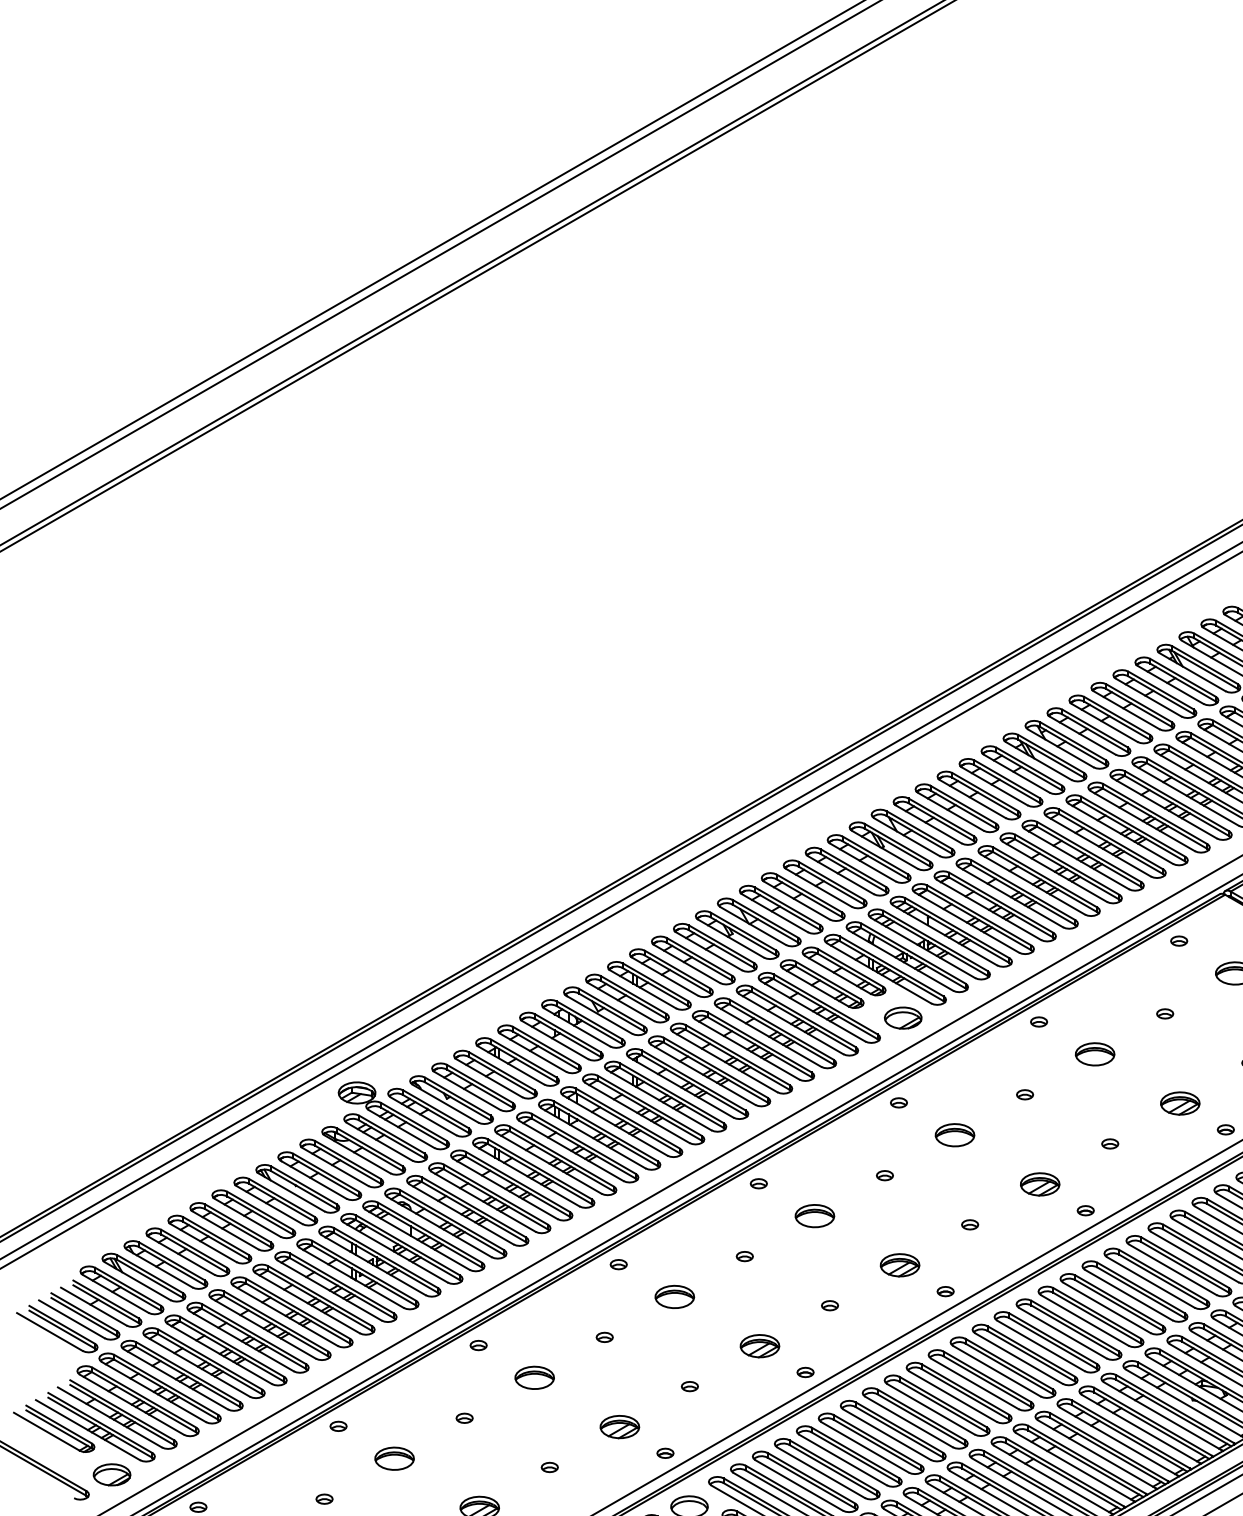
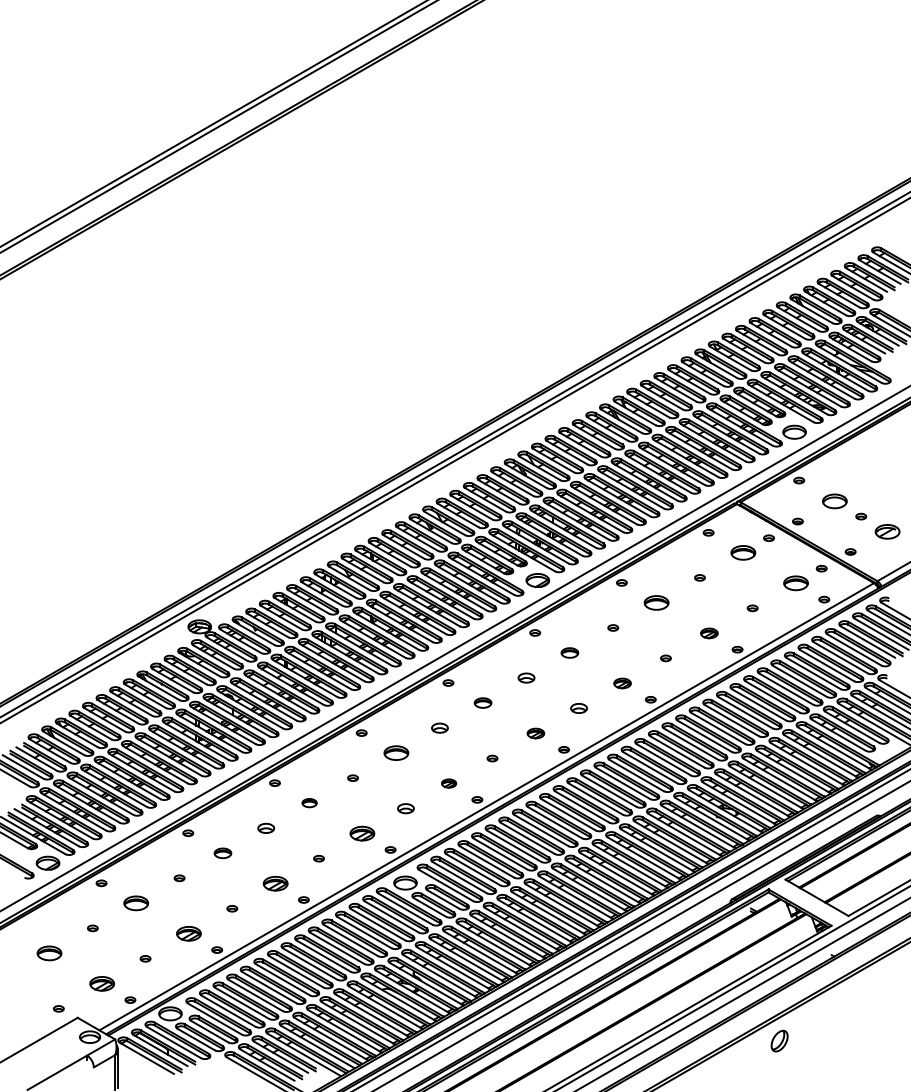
part: (1180, 1103) -> (709, 633), size x0.7
part: (954, 1134) -> (569, 652), size x0.7
part: (884, 1174) -> (526, 677), size x1.6
part: (1040, 1184) -> (622, 683), size x0.7
part: (813, 1215) -> (482, 702), size x0.7
part: (970, 1224) -> (579, 708), size x1.6
part: (744, 1255) -> (439, 727), size x1.6
part: (899, 1265) -> (535, 733), size x0.7
part: (758, 1346) -> (448, 783), size x0.6
part: (534, 1376) -> (309, 802), size x0.6
part: (689, 1386) -> (405, 808), size x1.6
part: (464, 1417) -> (266, 827), size x1.6
part: (393, 1459) -> (222, 853), size x0.7

